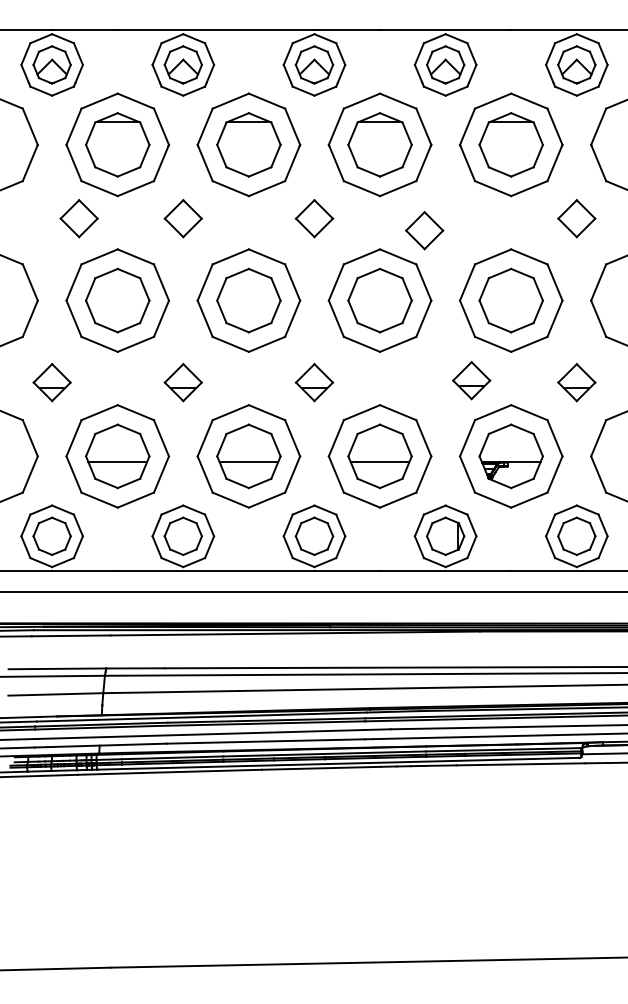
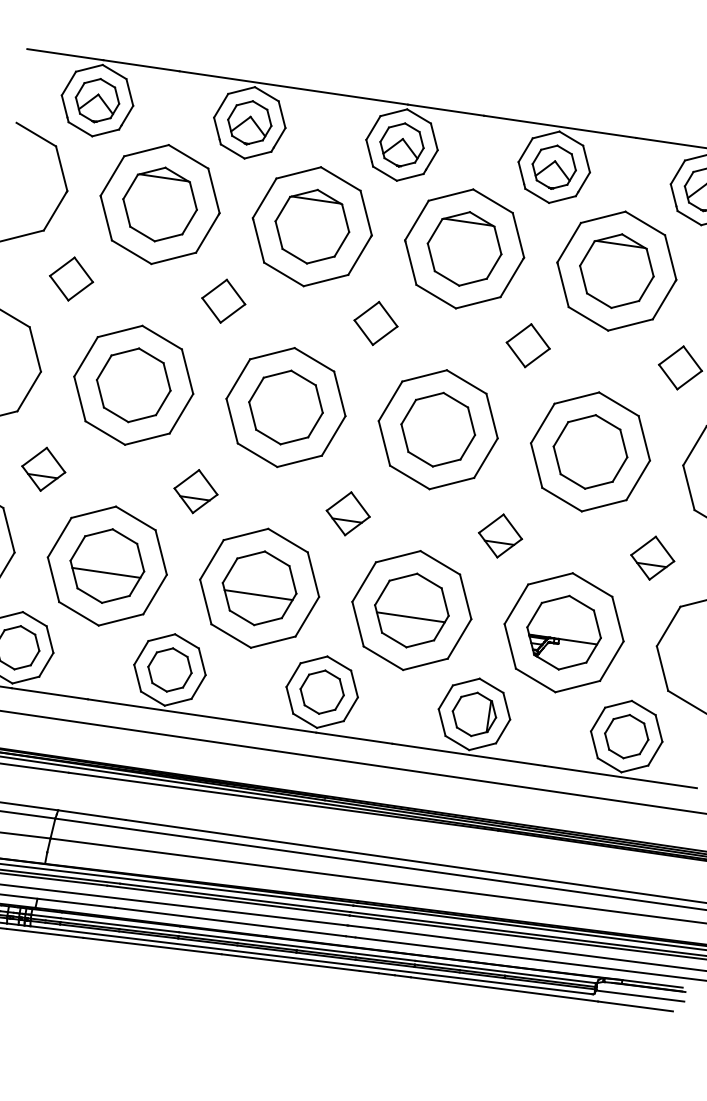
part: (78, 218) -> (70, 278), moved
part: (424, 230) -> (528, 345), moved
part: (471, 380) -> (500, 535), moved

